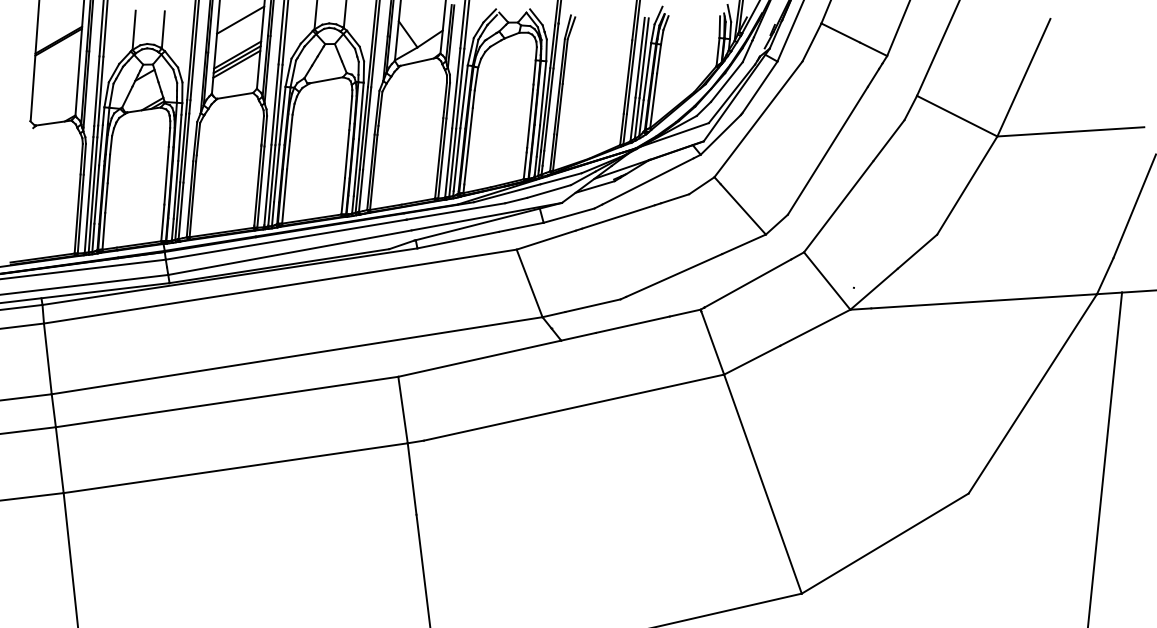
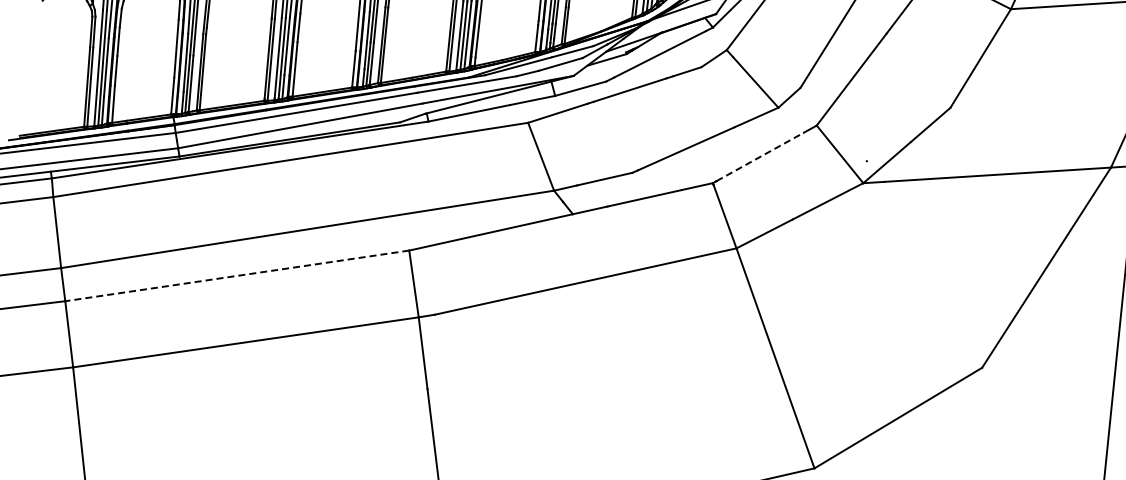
line: (747, 283) -> (759, 156), solid -> dashed
line: (226, 402) -> (236, 276), solid -> dashed

